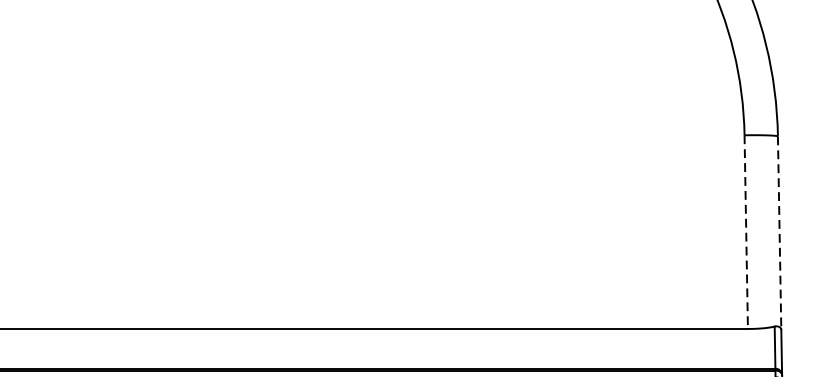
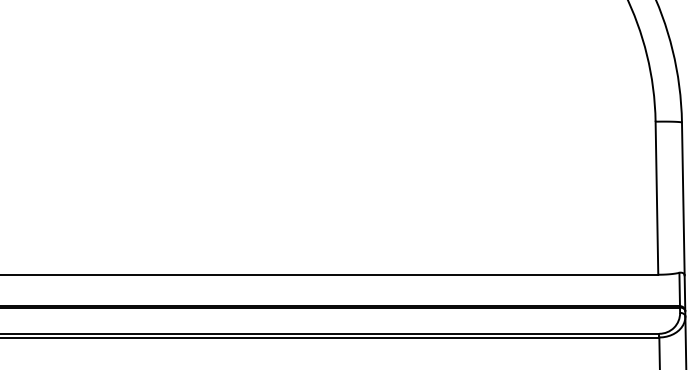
line: (745, 232) -> (656, 198), dashed -> solid
line: (779, 233) -> (683, 199), dashed -> solid

